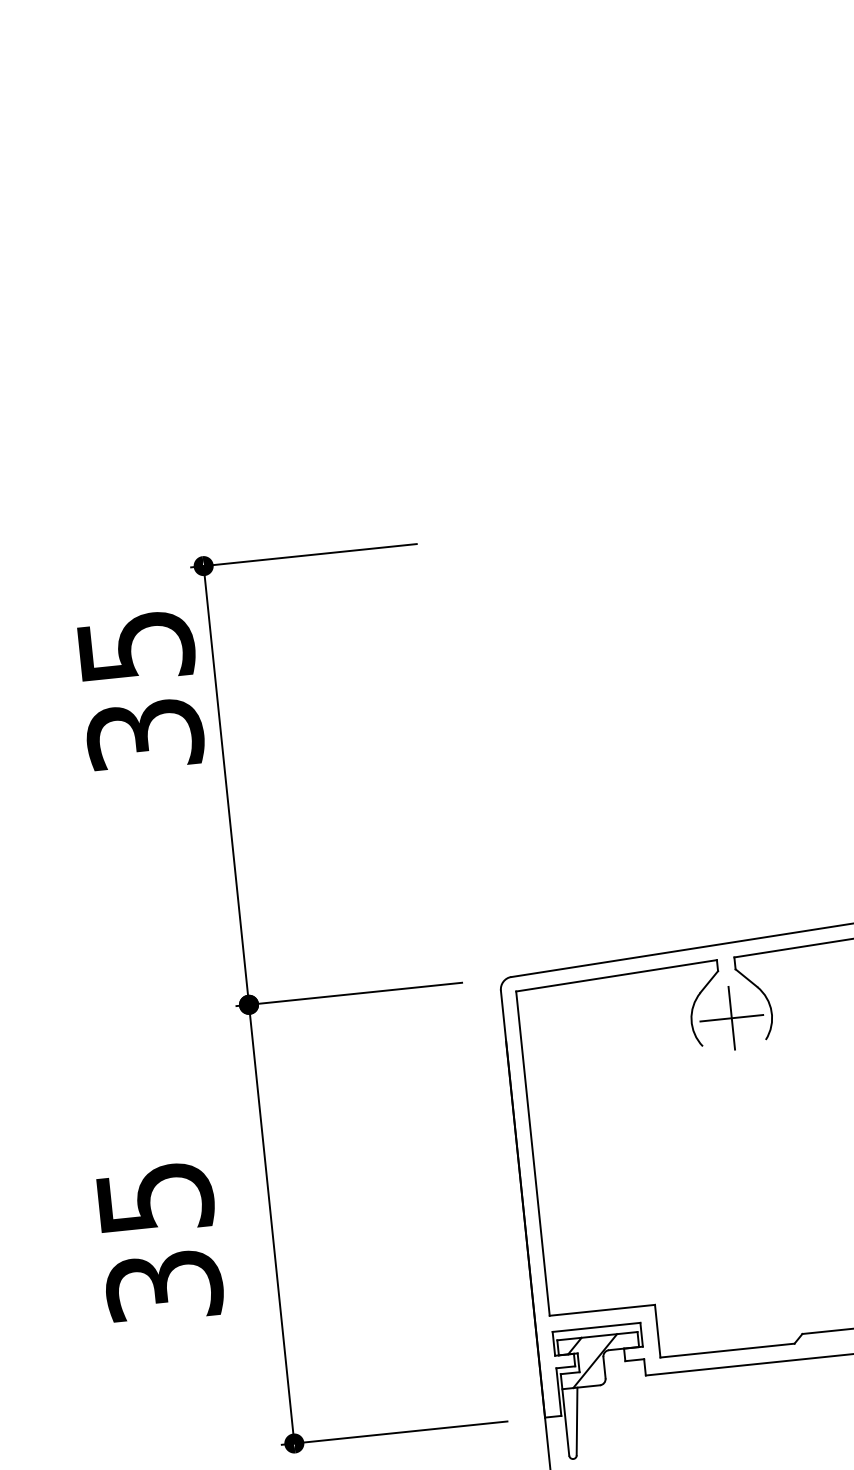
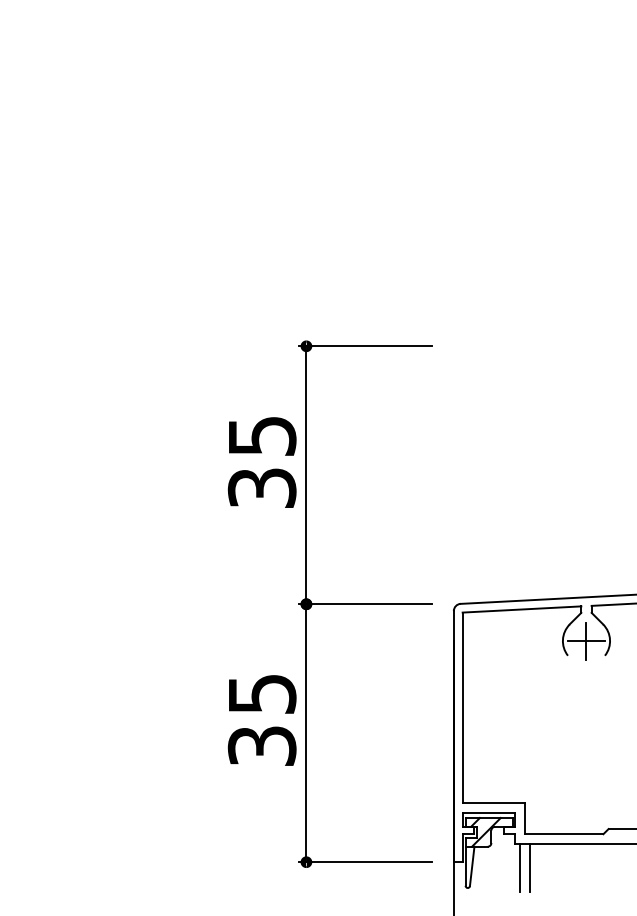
text: (139, 691) -> (261, 462), moved
text: (158, 1243) -> (261, 720), moved
line: (676, 1413) -> (530, 867), added
line: (659, 1414) -> (520, 867), added

